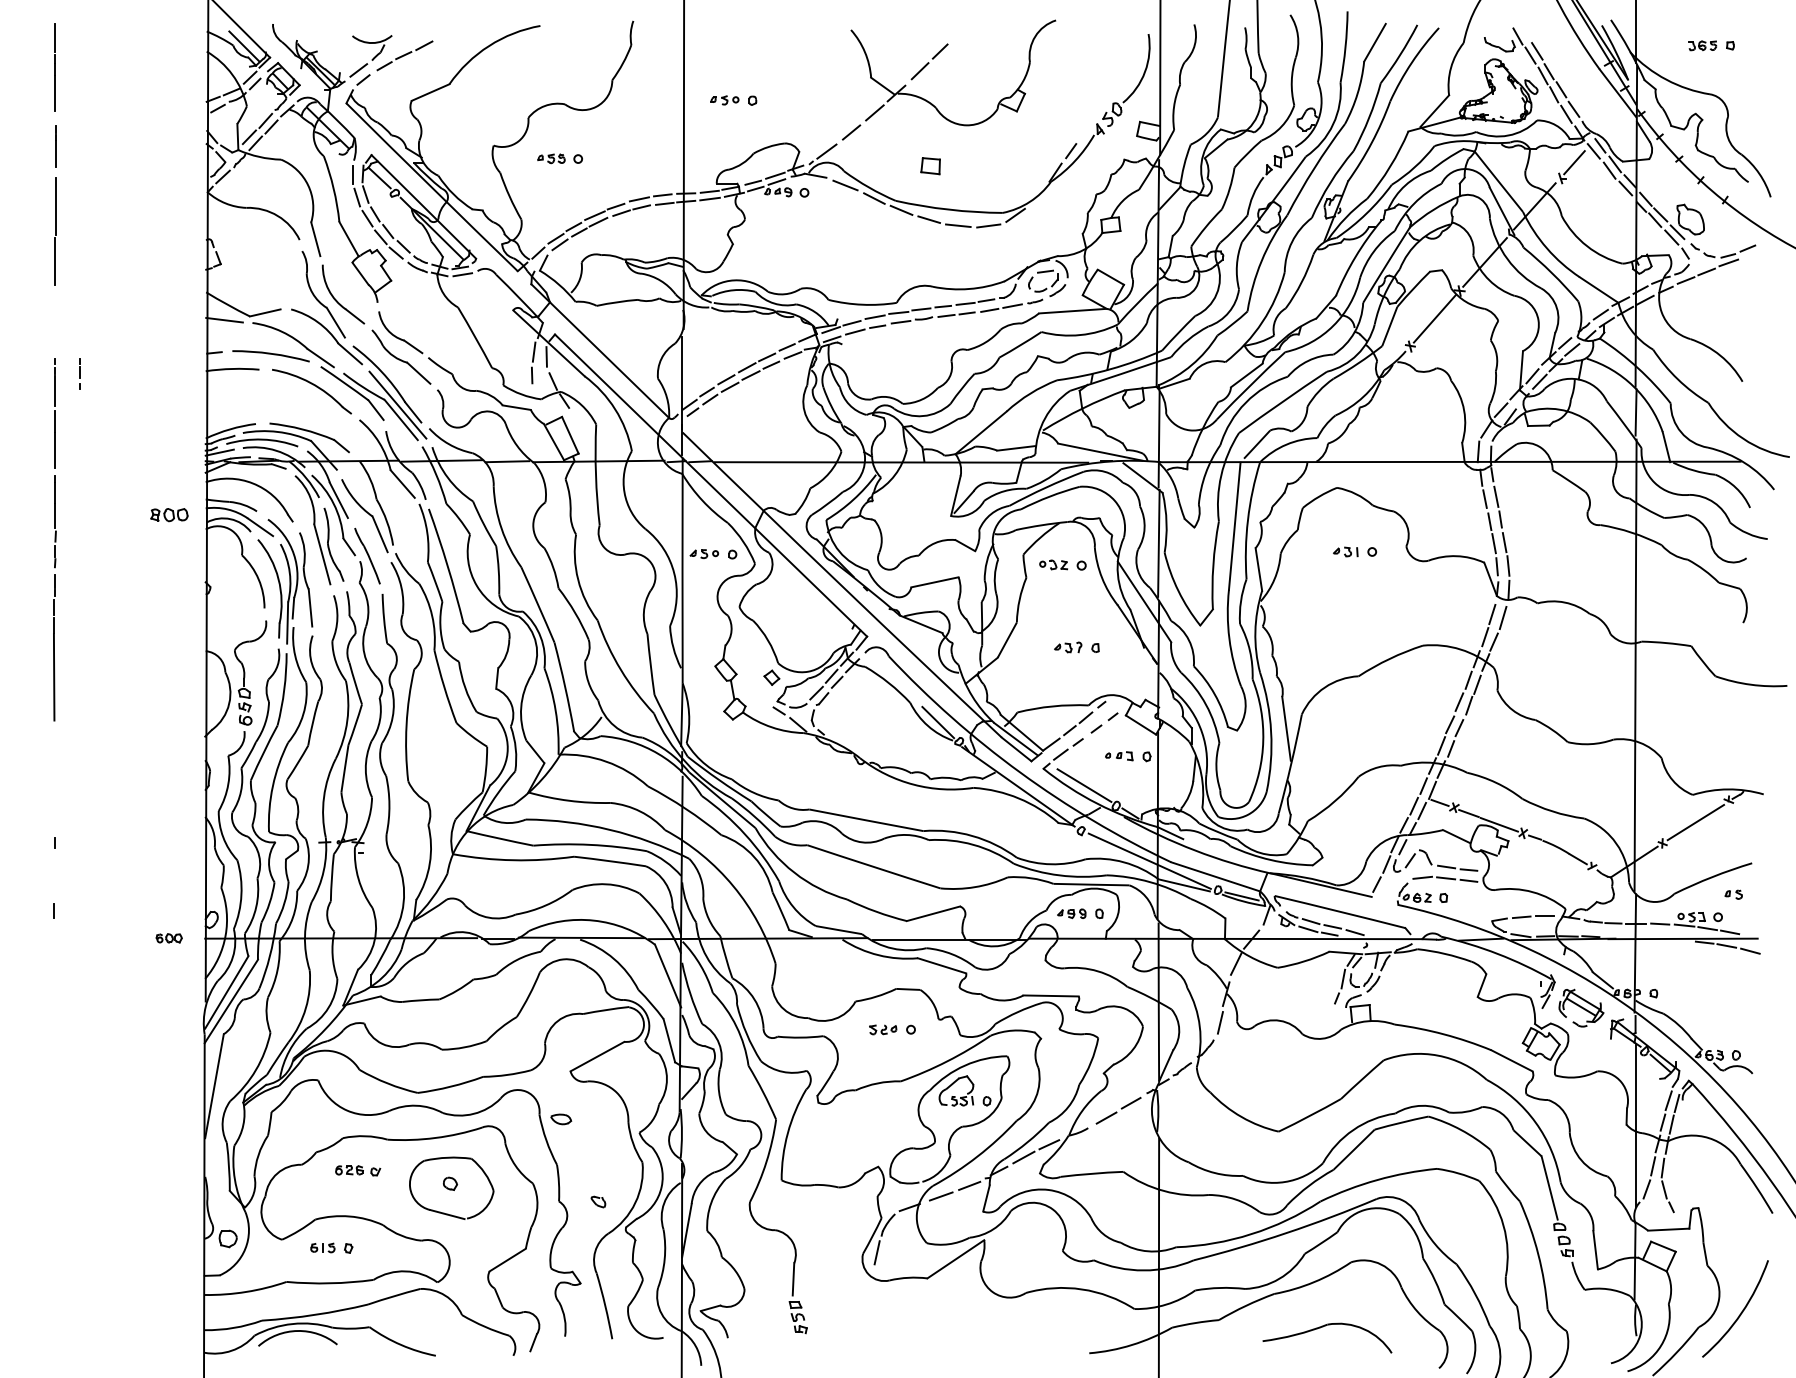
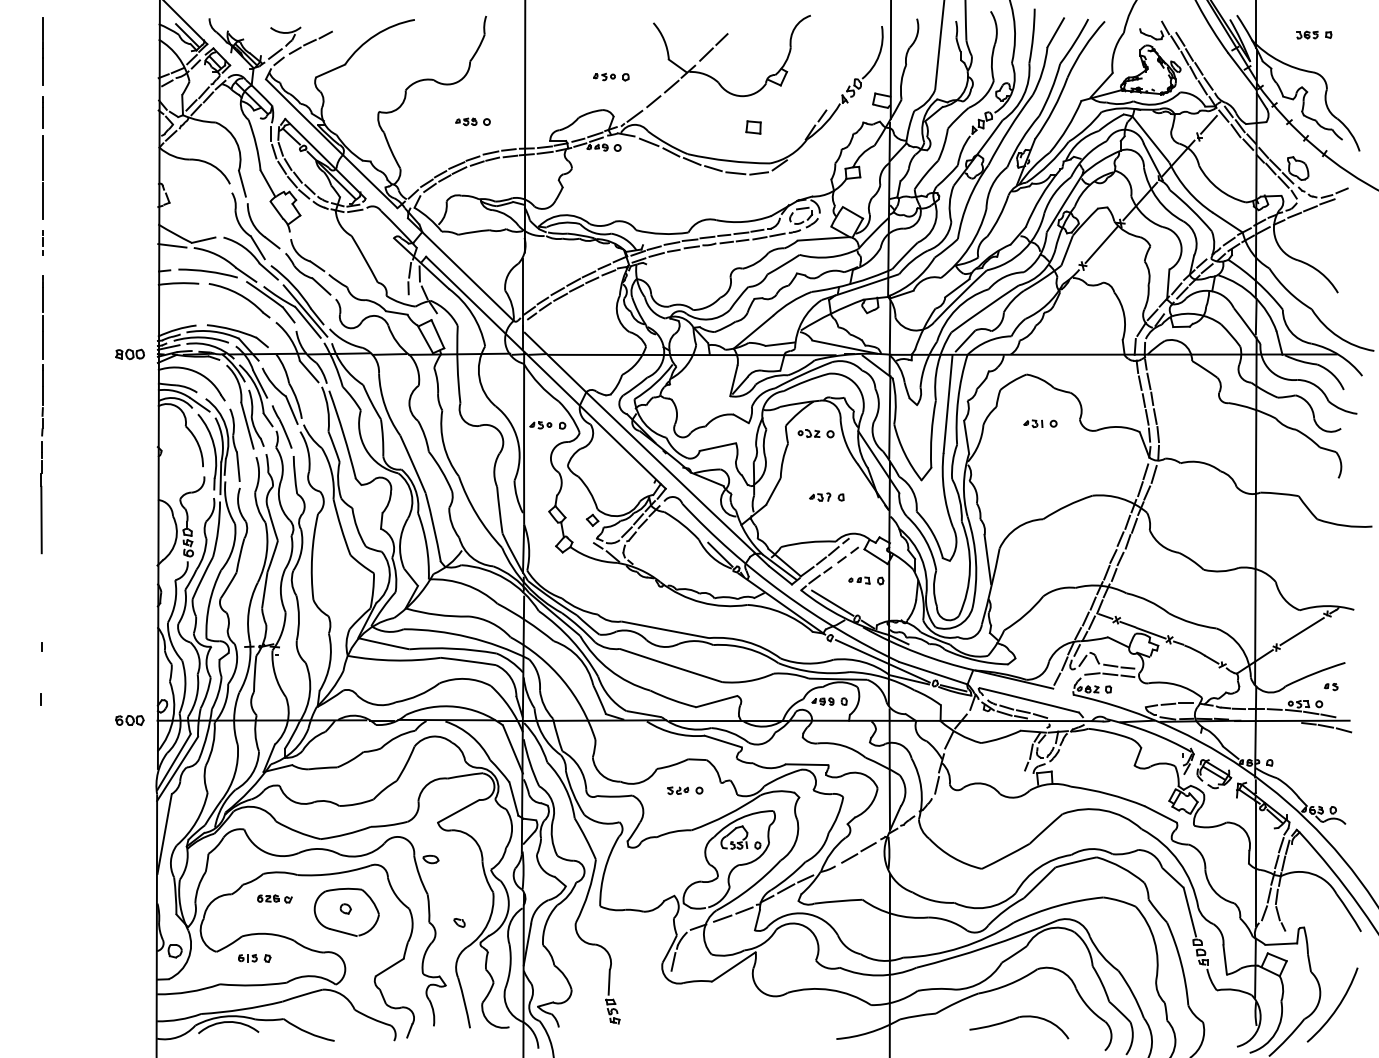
part: (733, 99) -> (611, 76), moved
part: (559, 158) -> (472, 121), moved
part: (930, 166) -> (753, 127), moved
line: (80, 373) -> (42, 242), moved
part: (168, 515) -> (129, 354), moved
part: (168, 938) -> (129, 720), size x1.43

